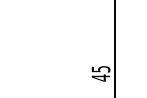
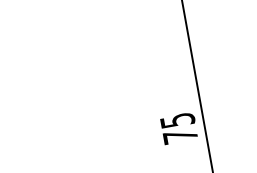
text: (100, 77) -> (179, 135), 45 -> 75

